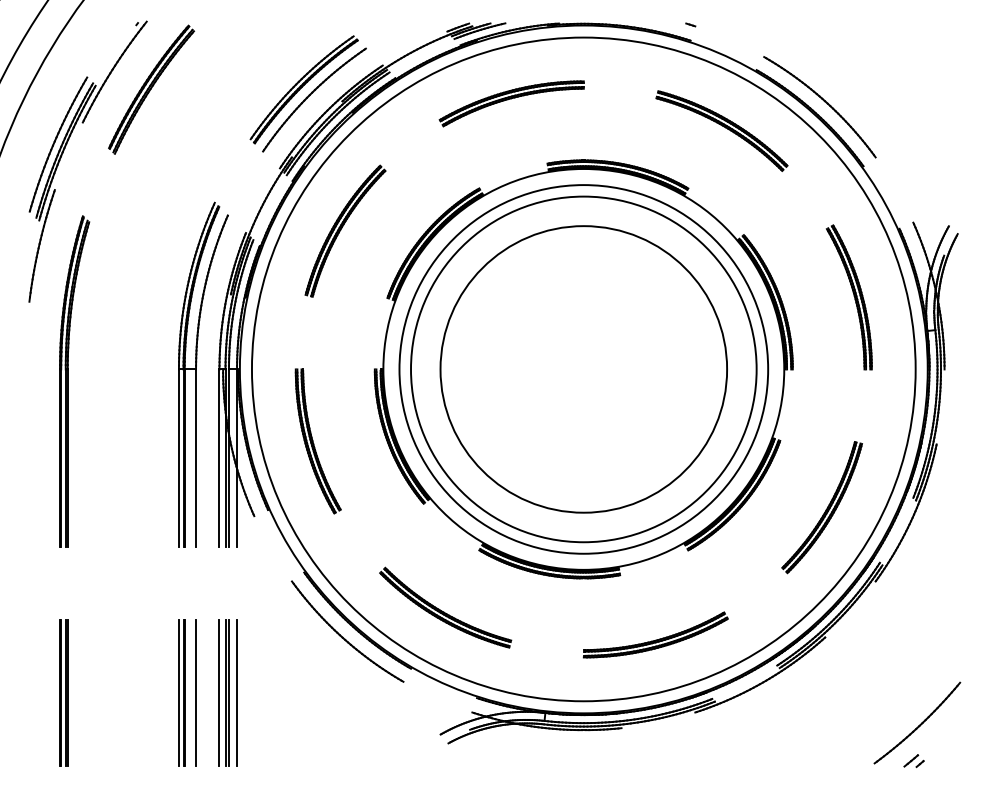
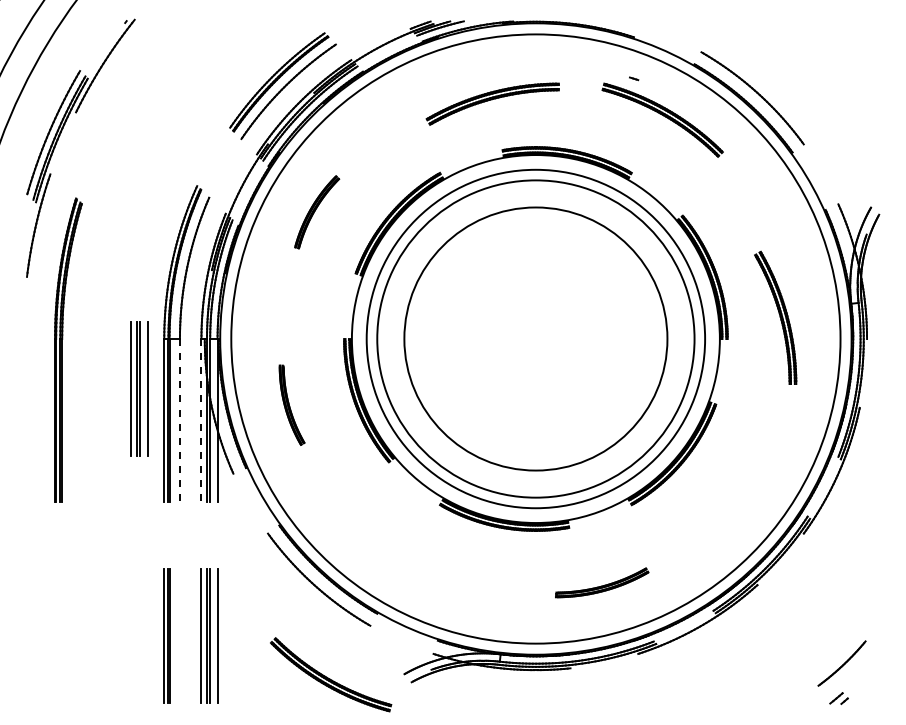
part: (691, 24) -> (634, 78), moved
part: (151, 89) -> (139, 82), removed
part: (511, 103) -> (492, 103), moved
part: (344, 231) -> (316, 212), size x0.6
part: (849, 296) -> (775, 317), moved
part: (151, 423) -> (139, 388), added
part: (317, 441) -> (291, 405), size x0.6
line: (195, 458) -> (179, 420), solid -> dashed
line: (219, 458) -> (201, 420), solid -> dashed
part: (821, 507) -> (754, 465), removed
part: (446, 607) -> (331, 674), moved
part: (656, 634) -> (602, 582), size x0.7
part: (63, 692) -> (58, 635), removed
line: (195, 692) -> (179, 635), removed
part: (916, 722) -> (841, 663), size x0.6

